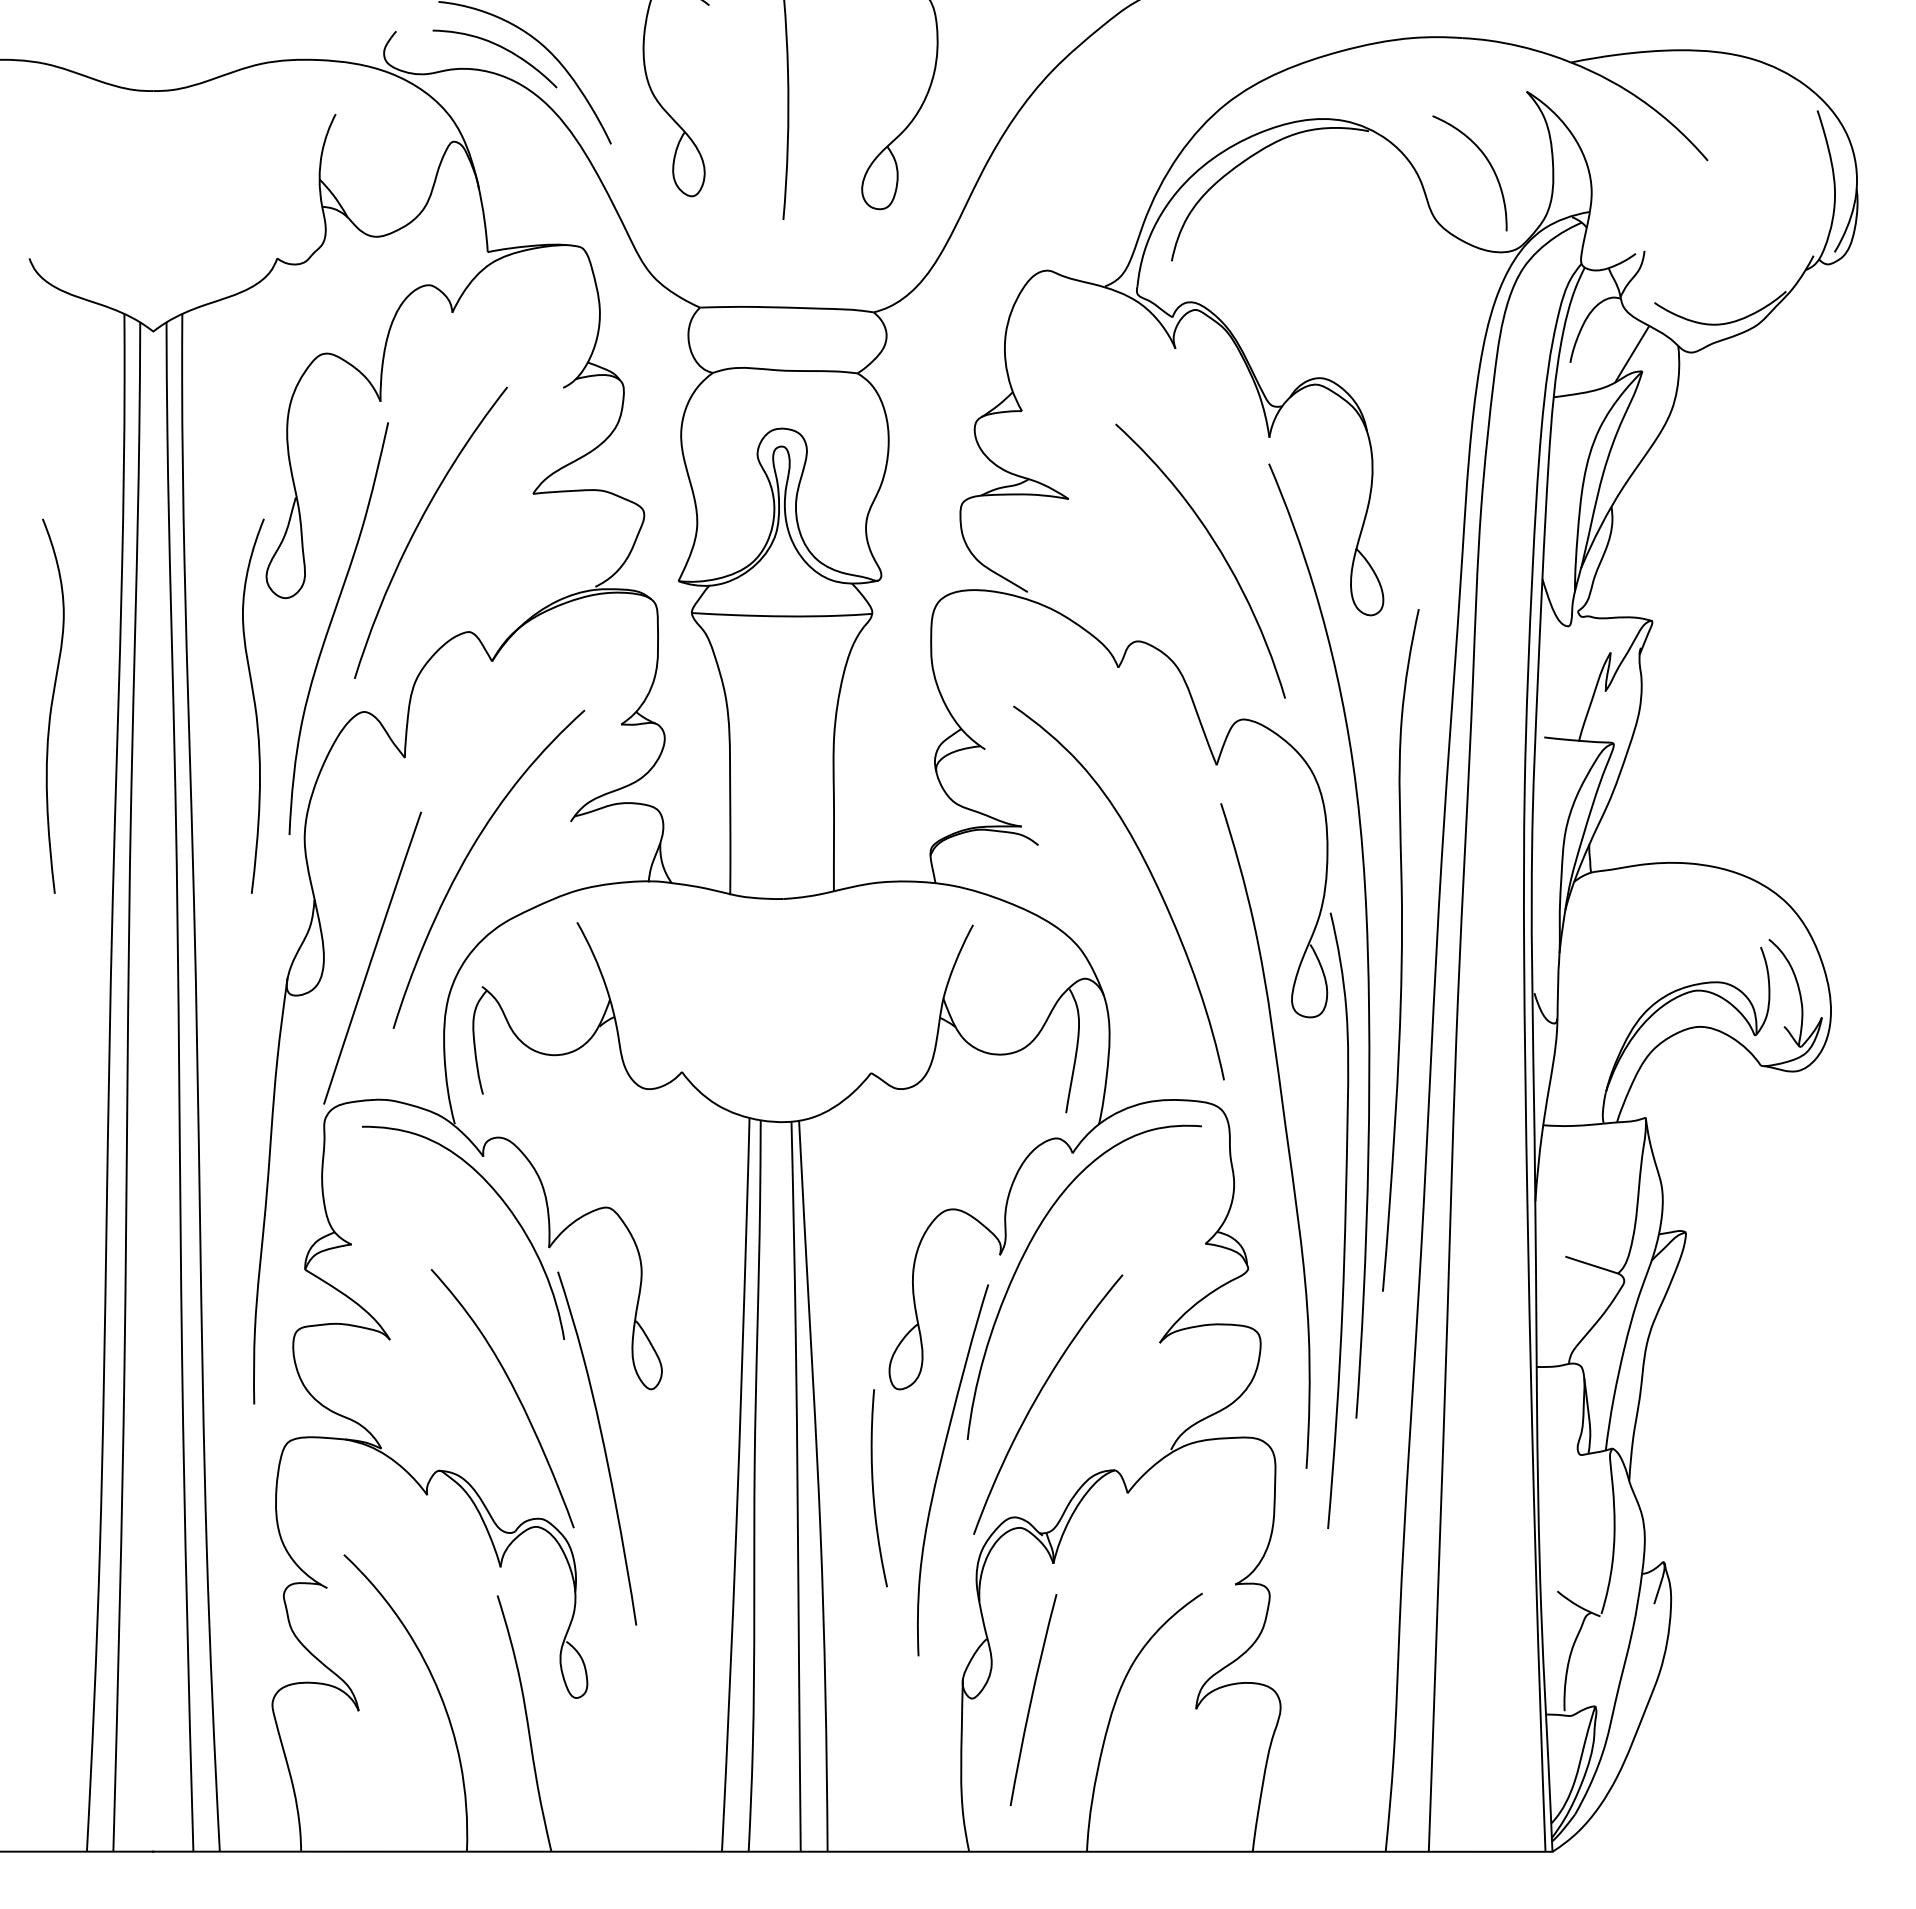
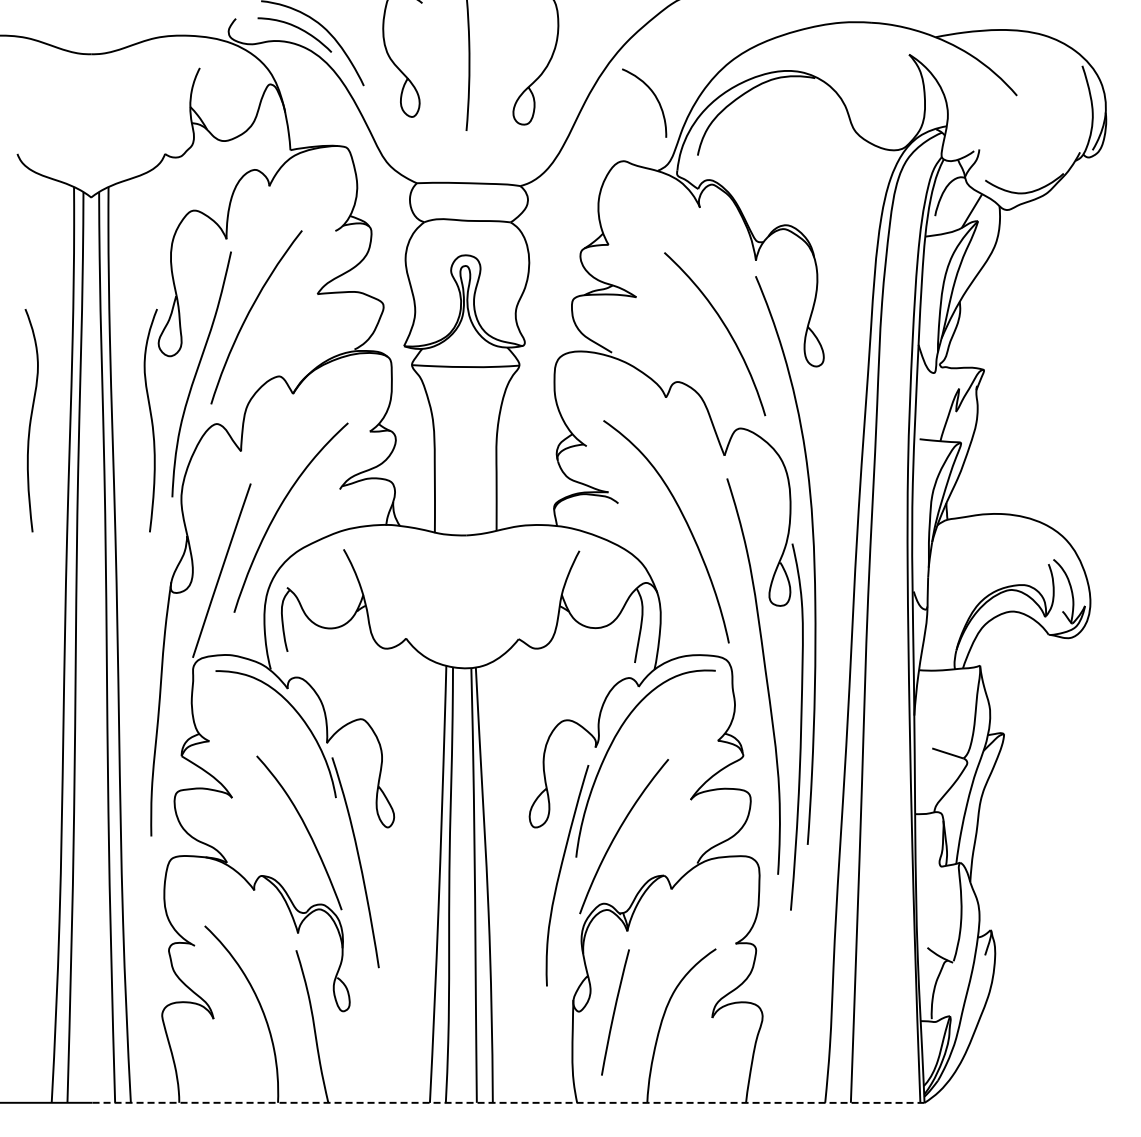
curve: (1486, 161) -> (654, 96), moved
curve: (1401, 949) -> (834, 565), removed
curve: (874, 1488) -> (520, 886), removed
line: (852, 1851) -> (507, 1102), solid -> dashed

